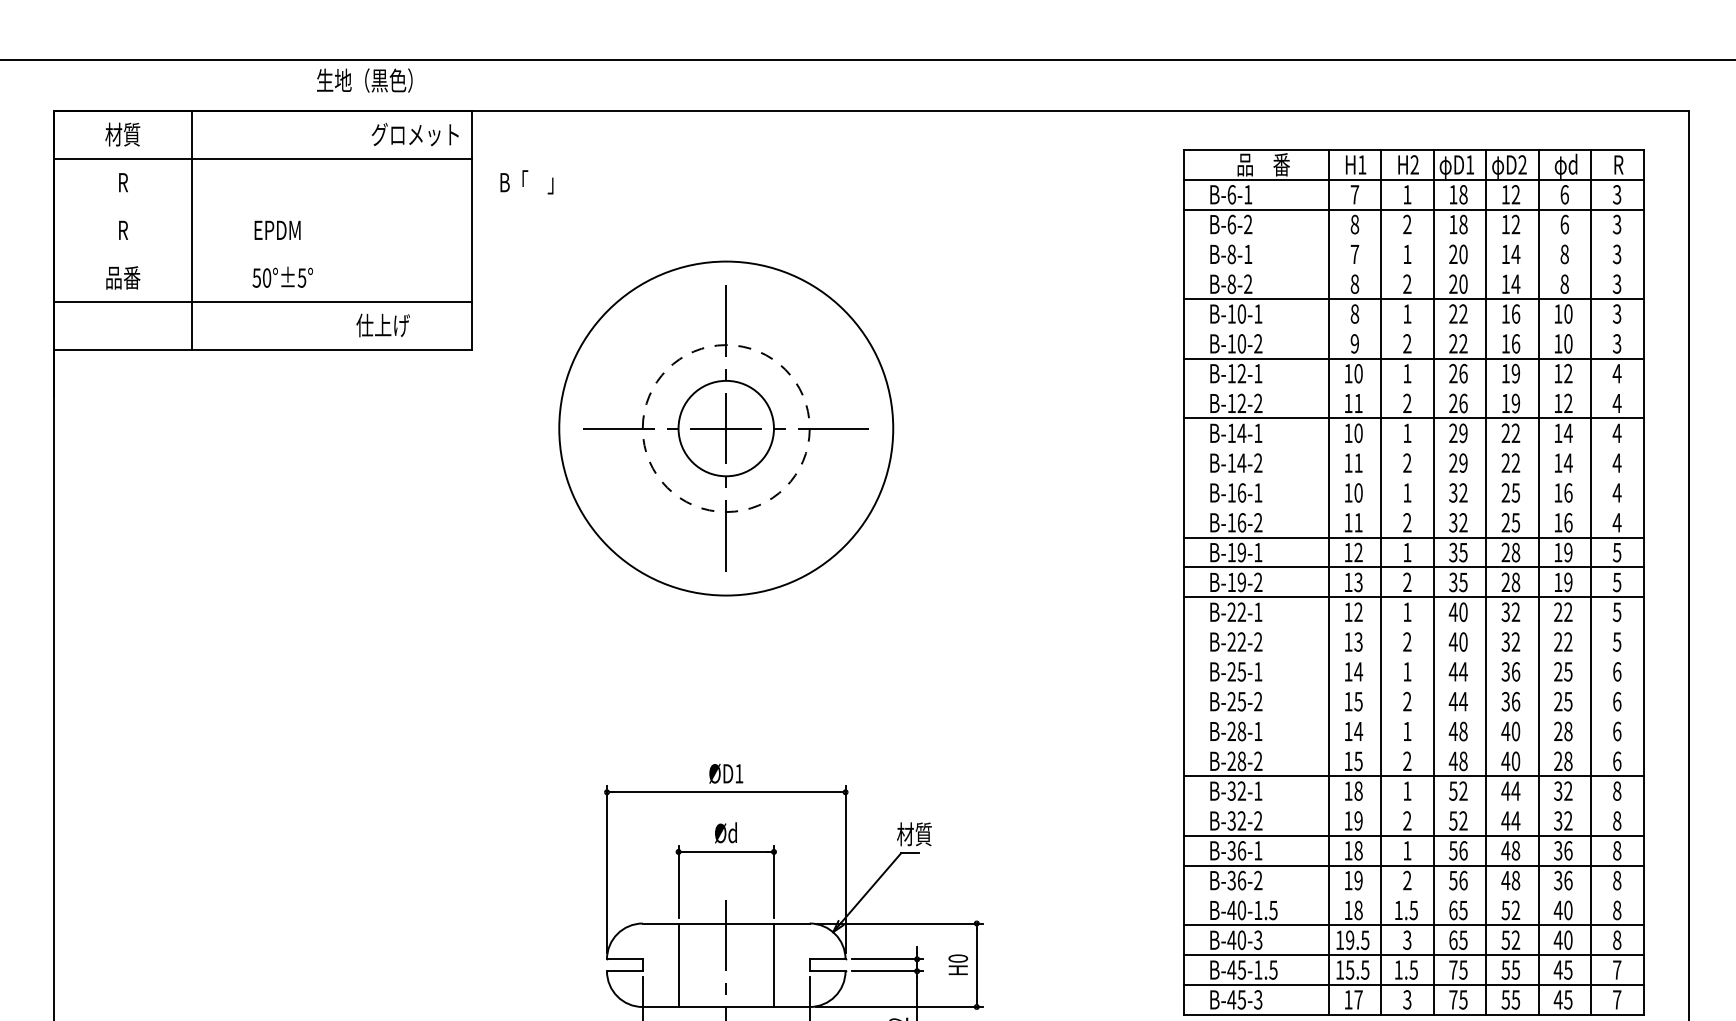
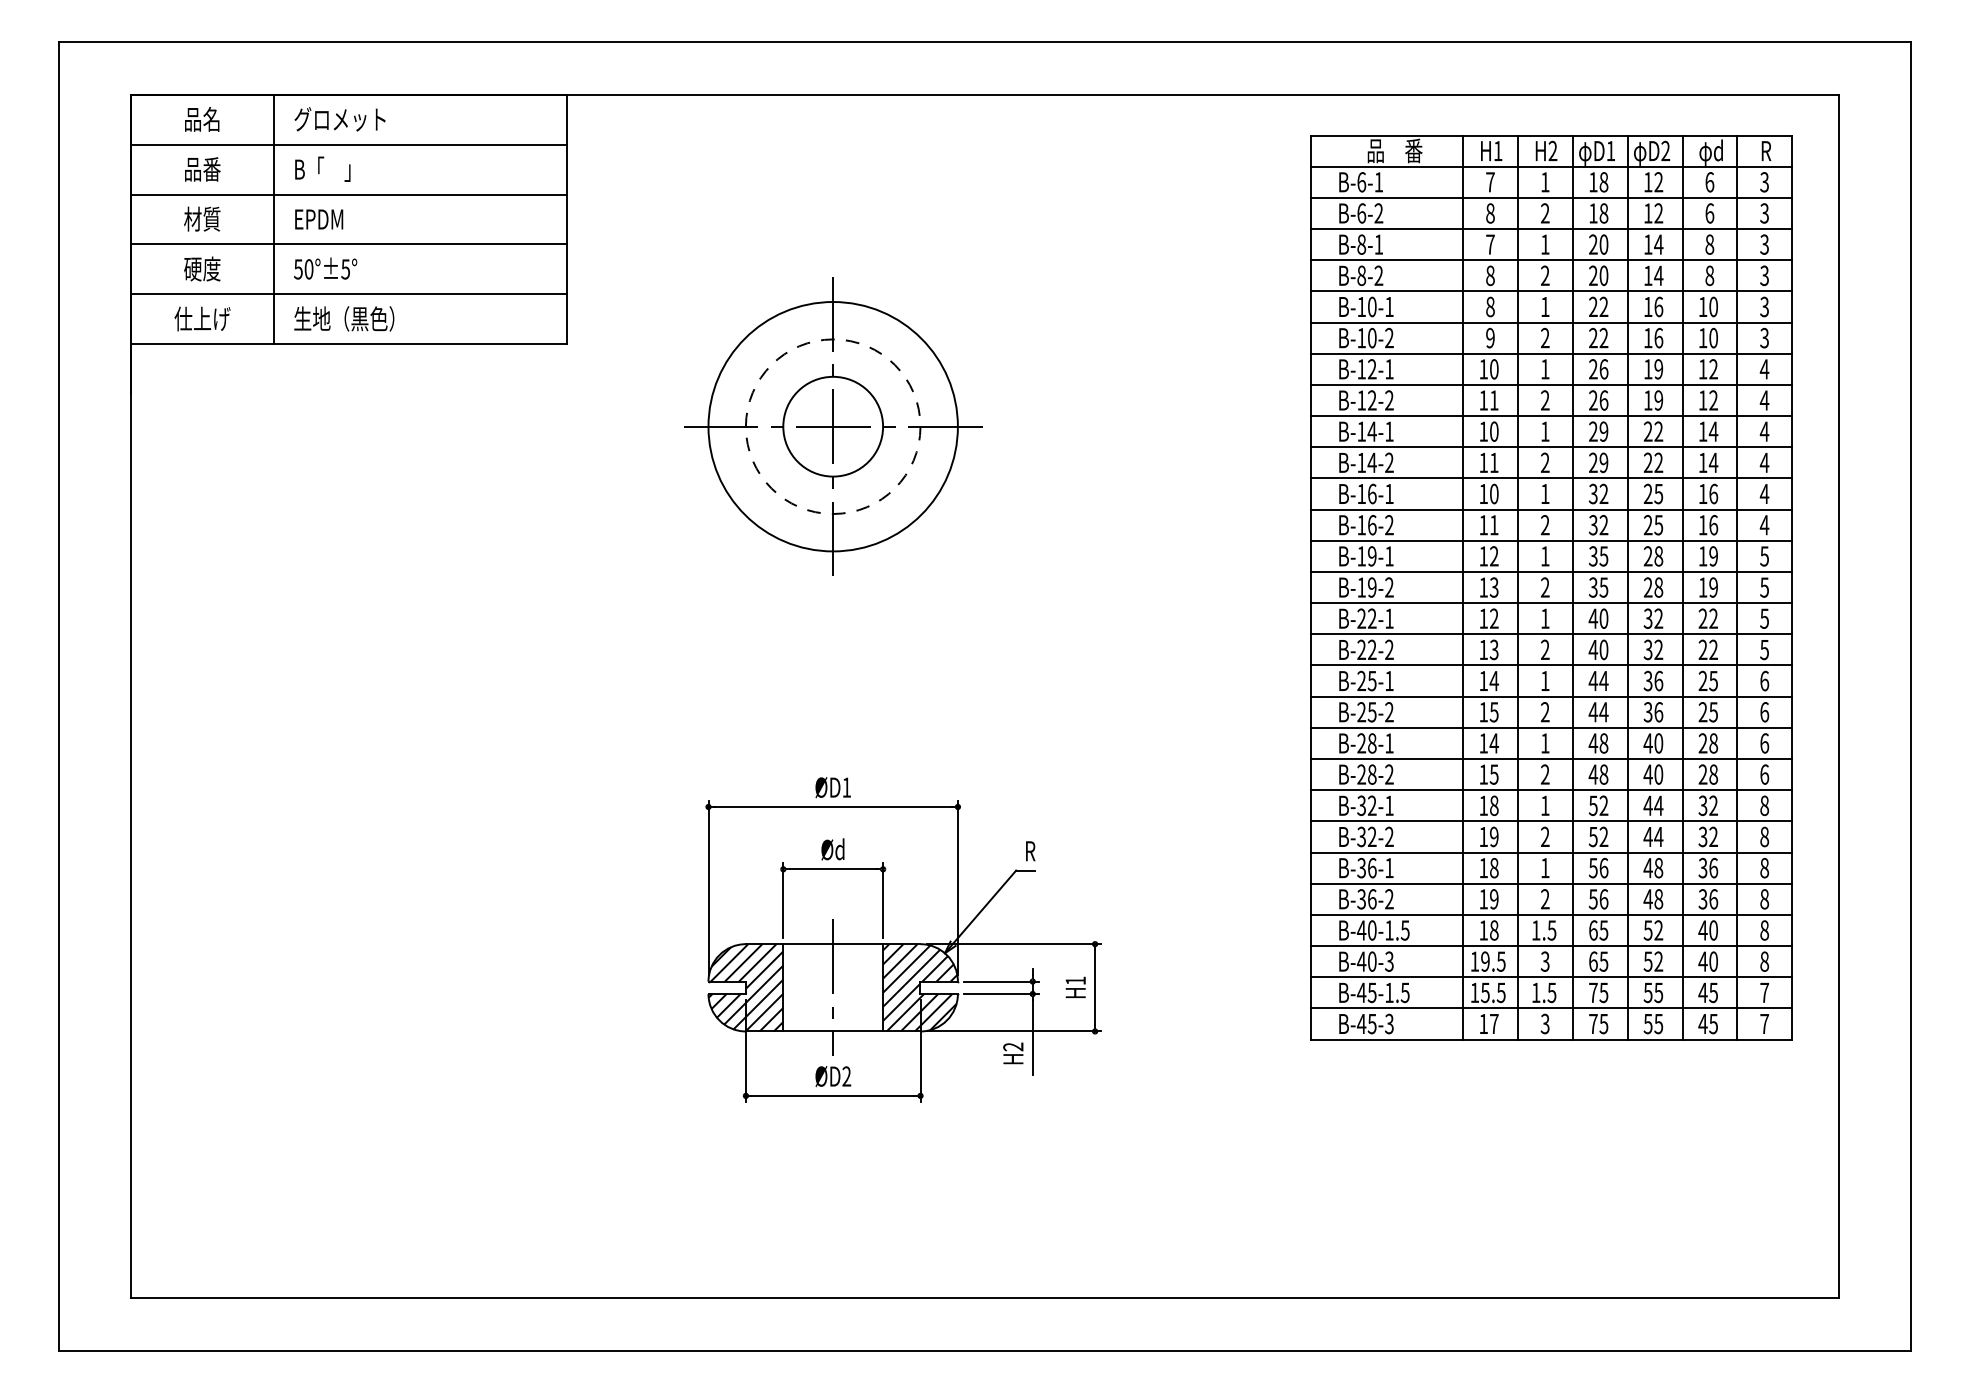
text: (364, 80) -> (344, 318), moved
text: (123, 133) -> (202, 118), 材質 -> 品名
text: (414, 134) -> (339, 119), moved
text: (526, 181) -> (322, 168), moved
text: (123, 182) -> (202, 169), R -> 品番
line: (262, 206) -> (348, 194), added
text: (123, 229) -> (202, 218), R -> 材質
text: (277, 230) -> (319, 219), moved
line: (1413, 239) -> (1551, 229), added
line: (262, 254) -> (348, 244), added
line: (1413, 269) -> (1551, 260), added
text: (123, 277) -> (202, 268), 品番 -> 硬度
text: (282, 277) -> (325, 268), moved
text: (383, 325) -> (202, 318), moved
line: (1413, 328) -> (1551, 322), added
line: (1413, 388) -> (1551, 384), added
circle: (725, 428) -> (832, 426), size x0.71
line: (1413, 448) -> (1551, 447), added
line: (1413, 478) -> (1551, 478), added
line: (1413, 507) -> (1551, 509), added
line: (1413, 627) -> (1551, 634), added
line: (1413, 656) -> (1551, 665), added
line: (1413, 686) -> (1551, 696), added
line: (1413, 716) -> (1551, 727), added
line: (1413, 746) -> (1551, 759), added
line: (1413, 806) -> (1551, 821), added
text: (914, 833) -> (1029, 850), 材質 -> R
line: (1413, 895) -> (1551, 914), added
text: (958, 958) -> (1075, 980), H0 -> H1
hatch: (642, 964) -> (745, 987), added
hatch: (809, 964) -> (920, 987), added

